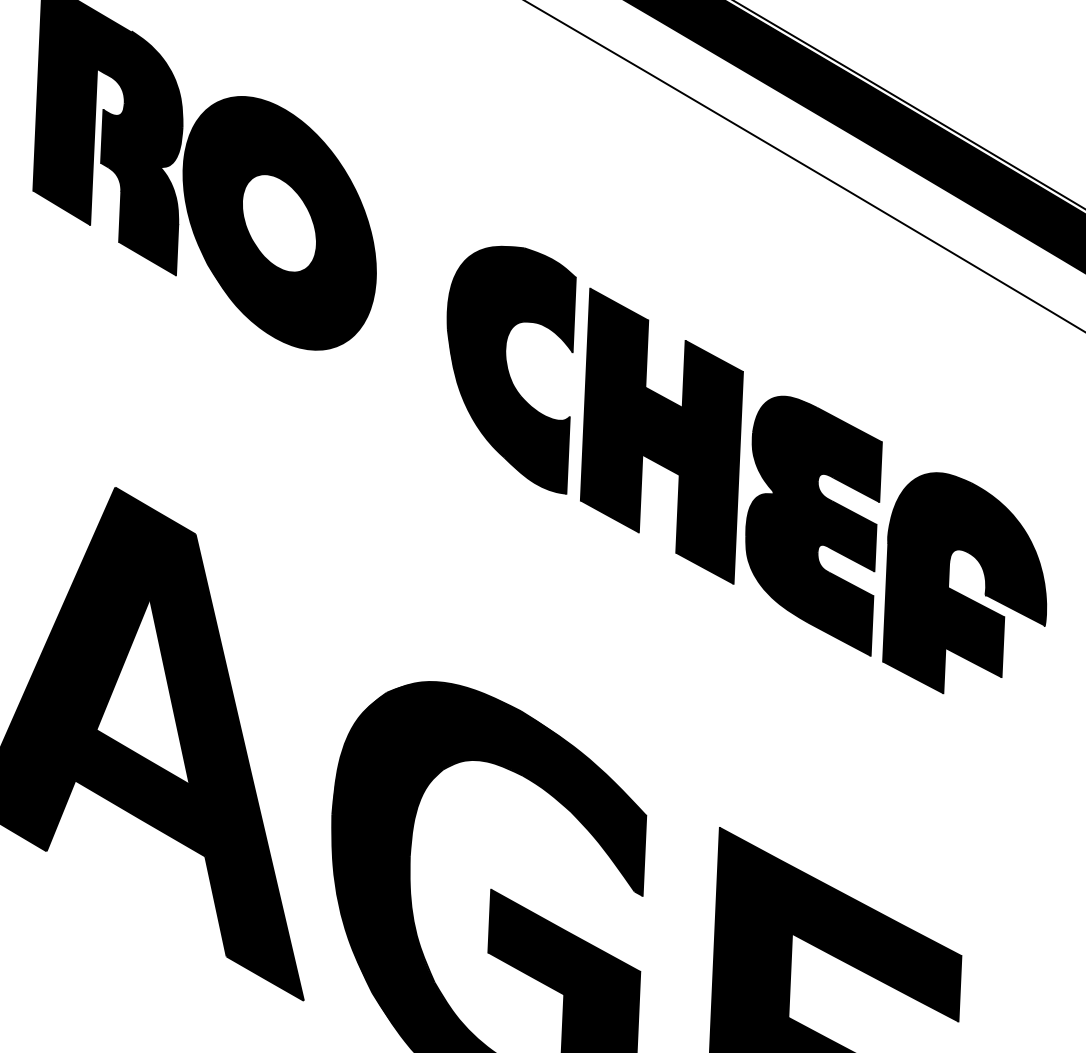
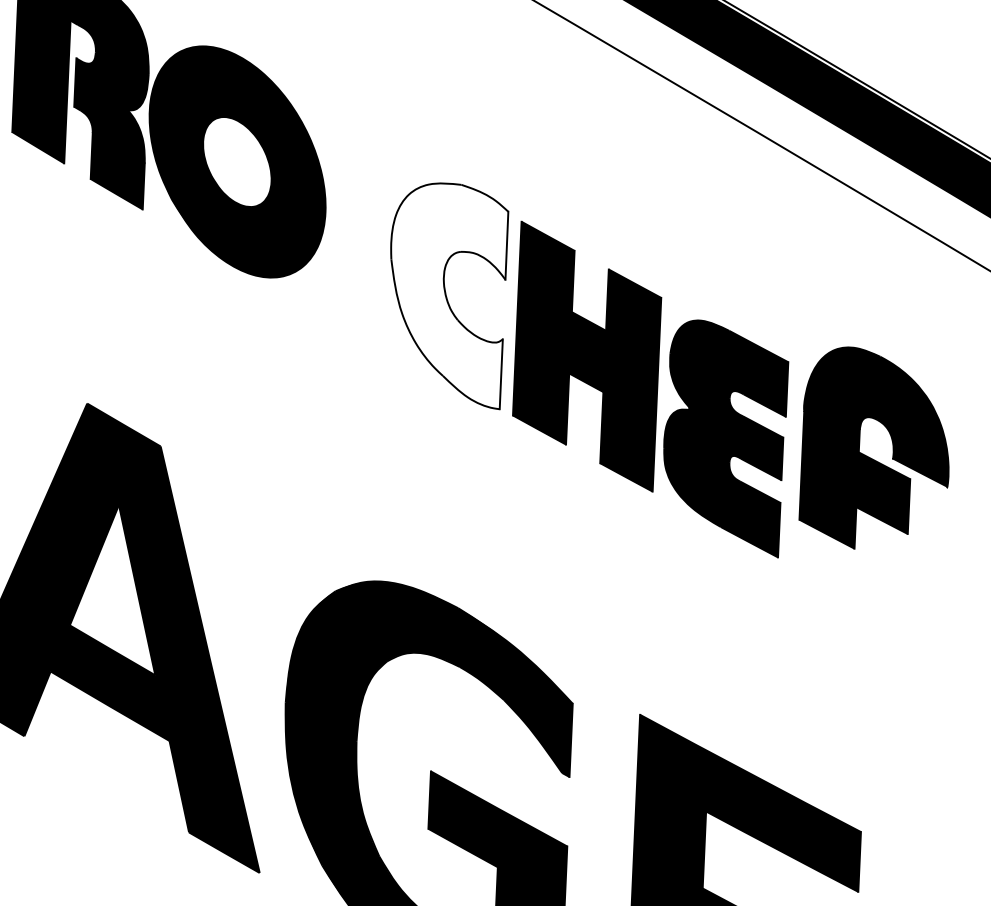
fill: (511, 369) -> (449, 295), removed
part: (959, 592) -> (869, 456), moved

